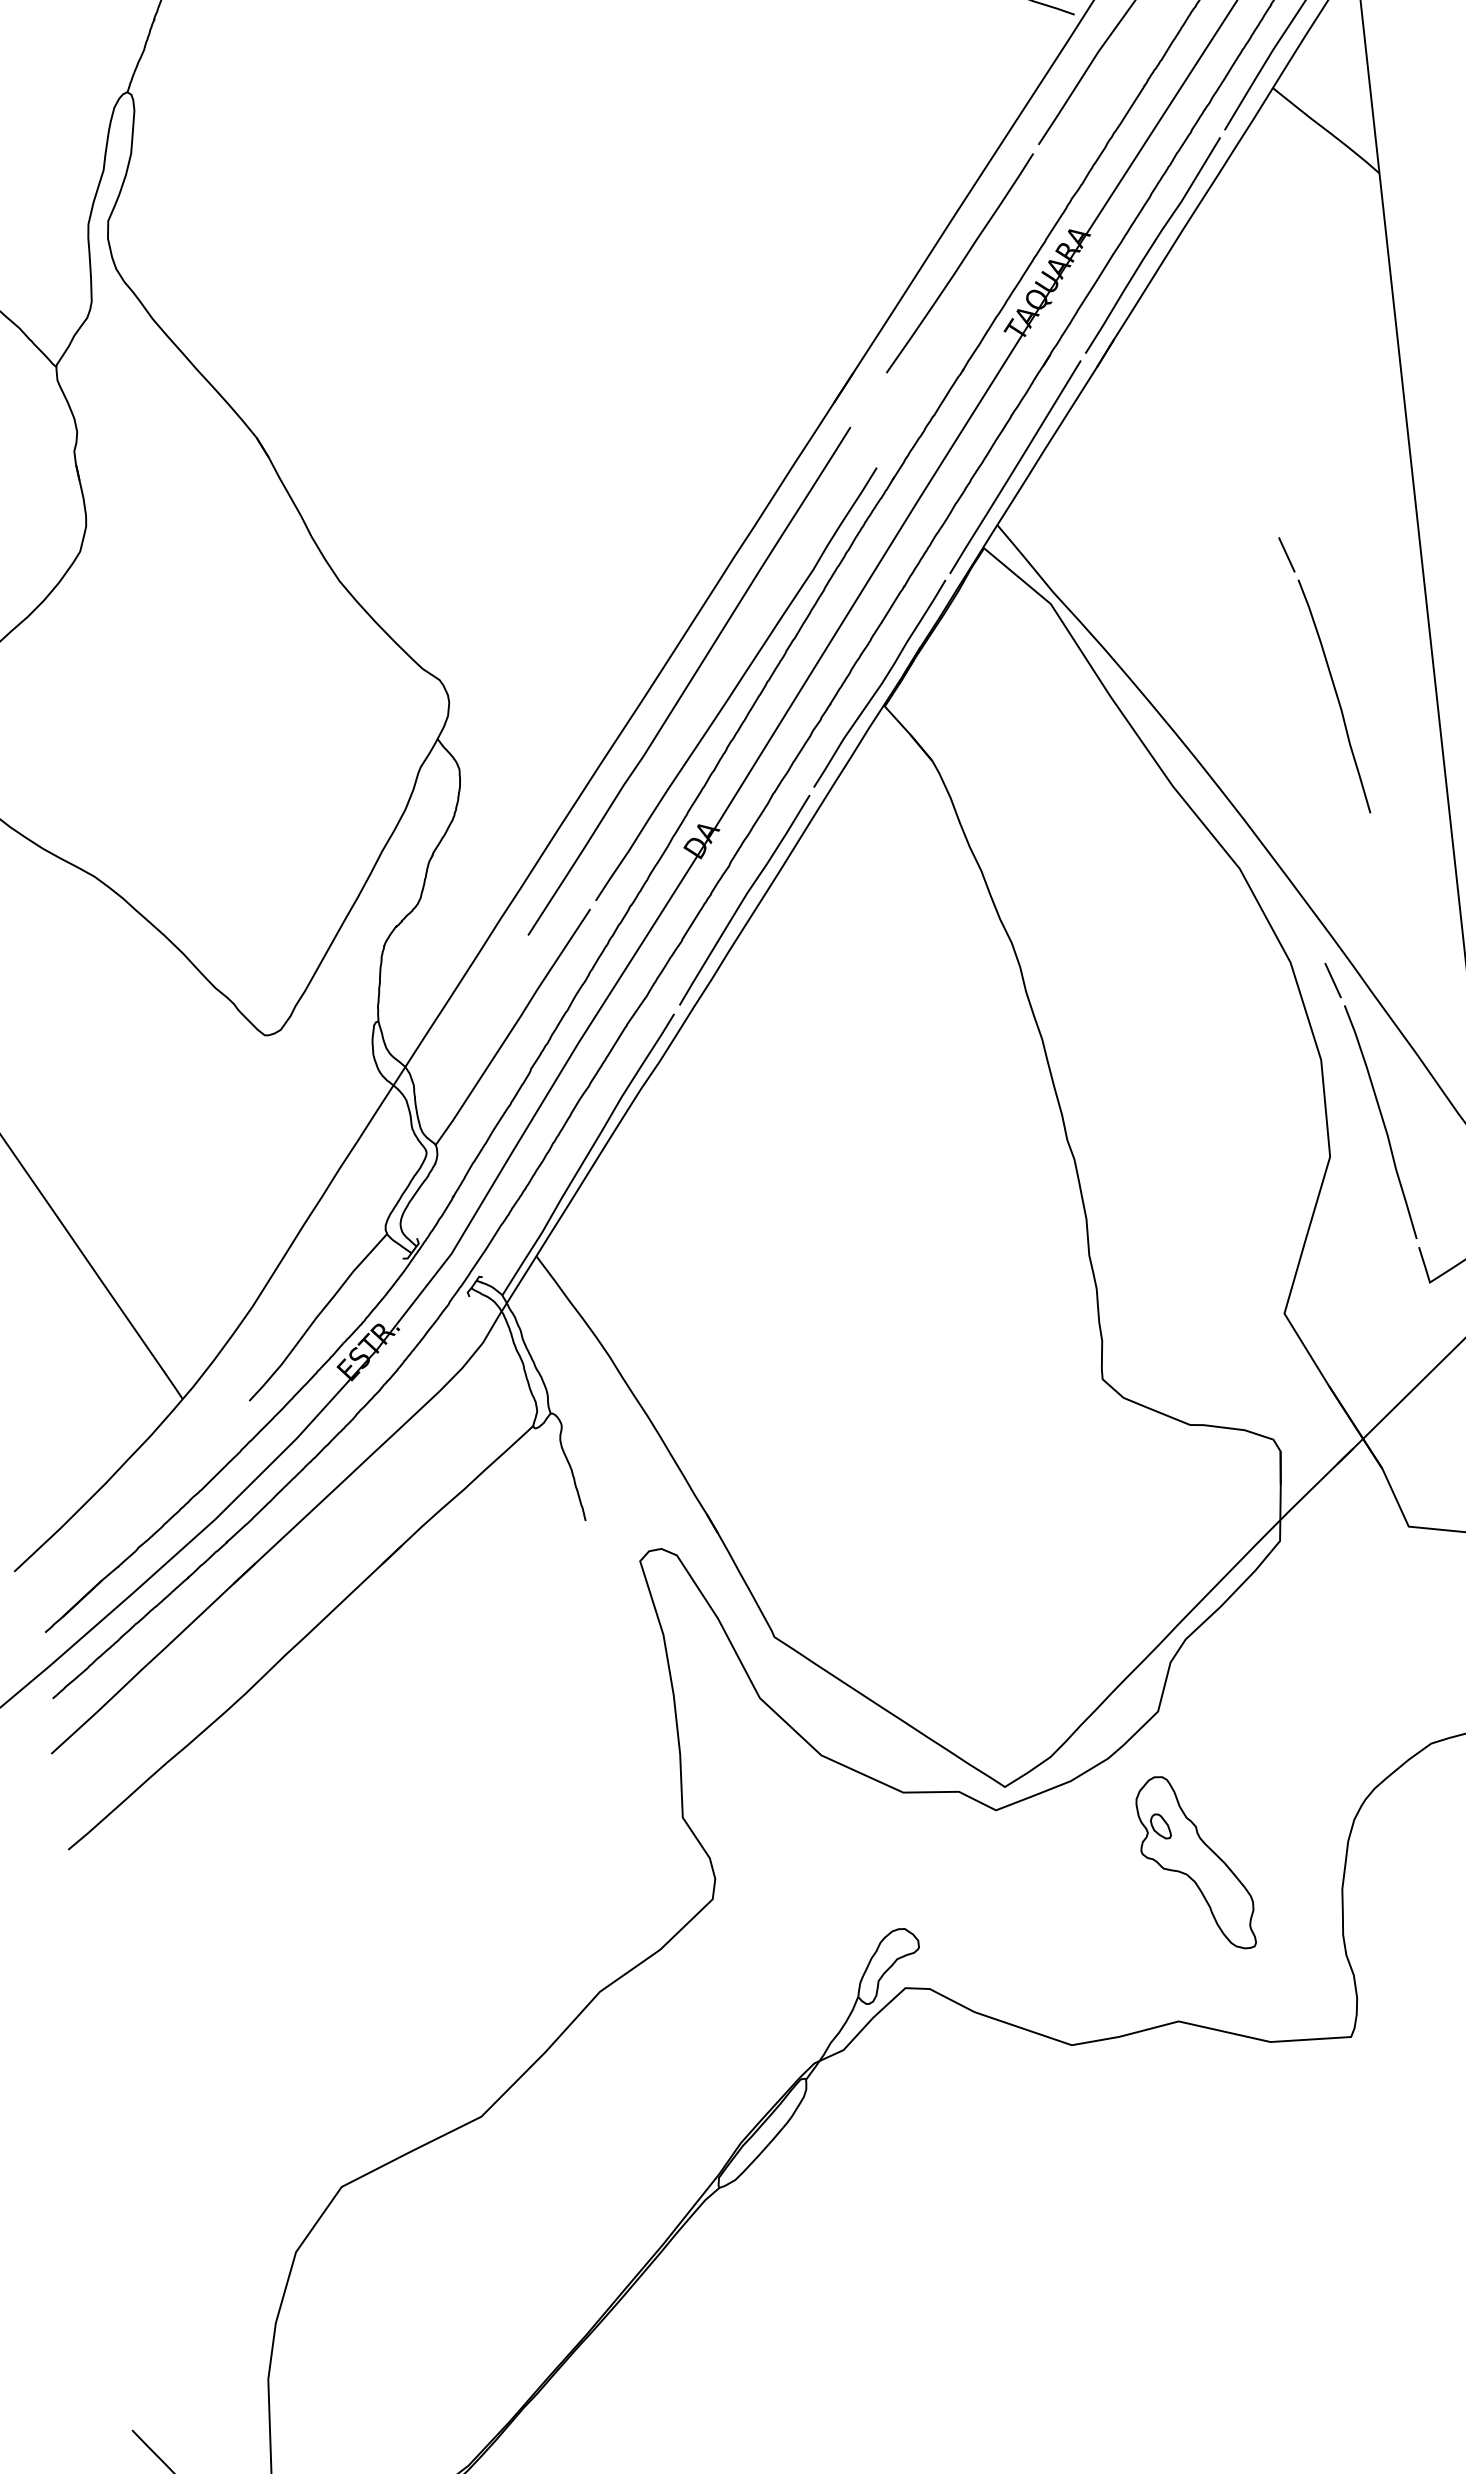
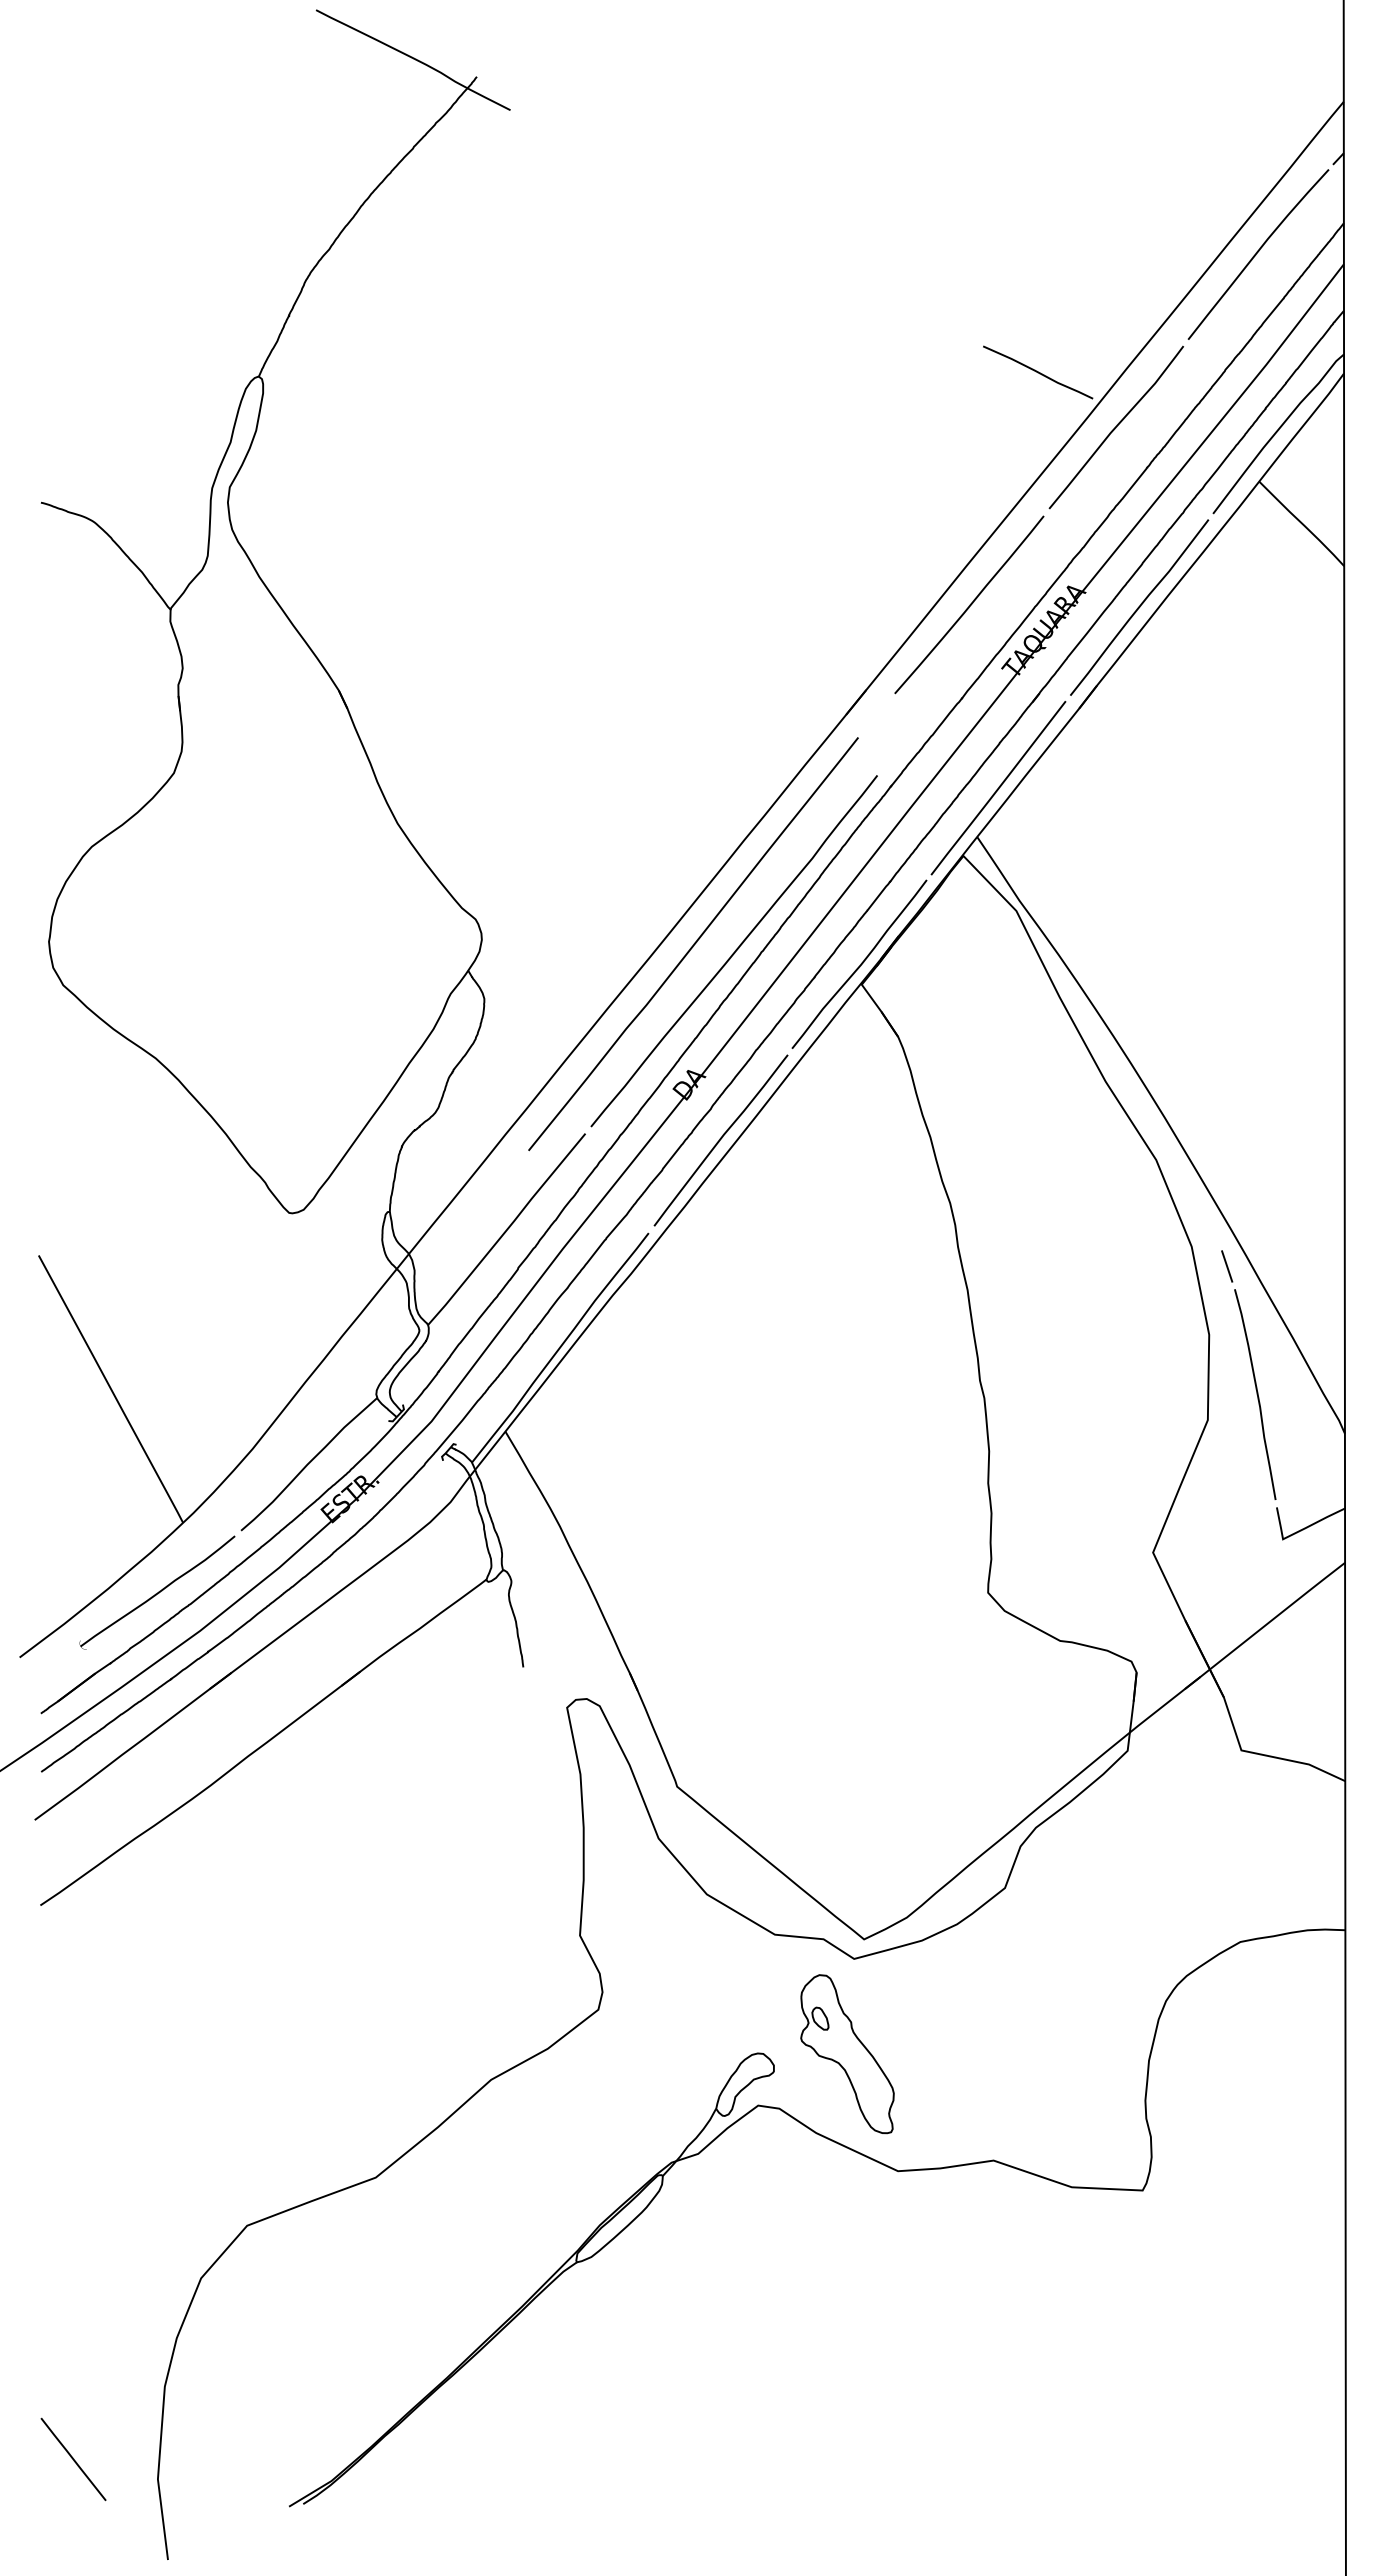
part: (1324, 674) -> (1248, 998), removed
part: (162, 1481) -> (157, 1592), added
part: (1195, 1863) -> (847, 2054), moved

